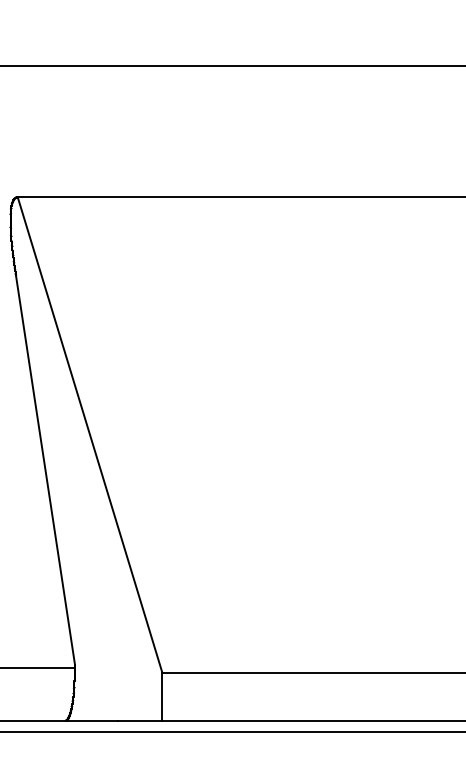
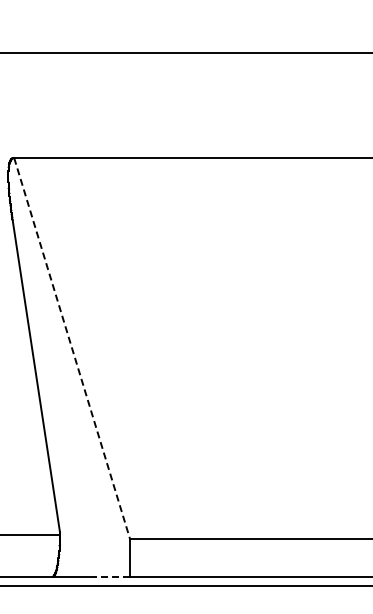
line: (90, 435) -> (72, 348), solid -> dashed
line: (139, 720) -> (111, 576), solid -> dashed

